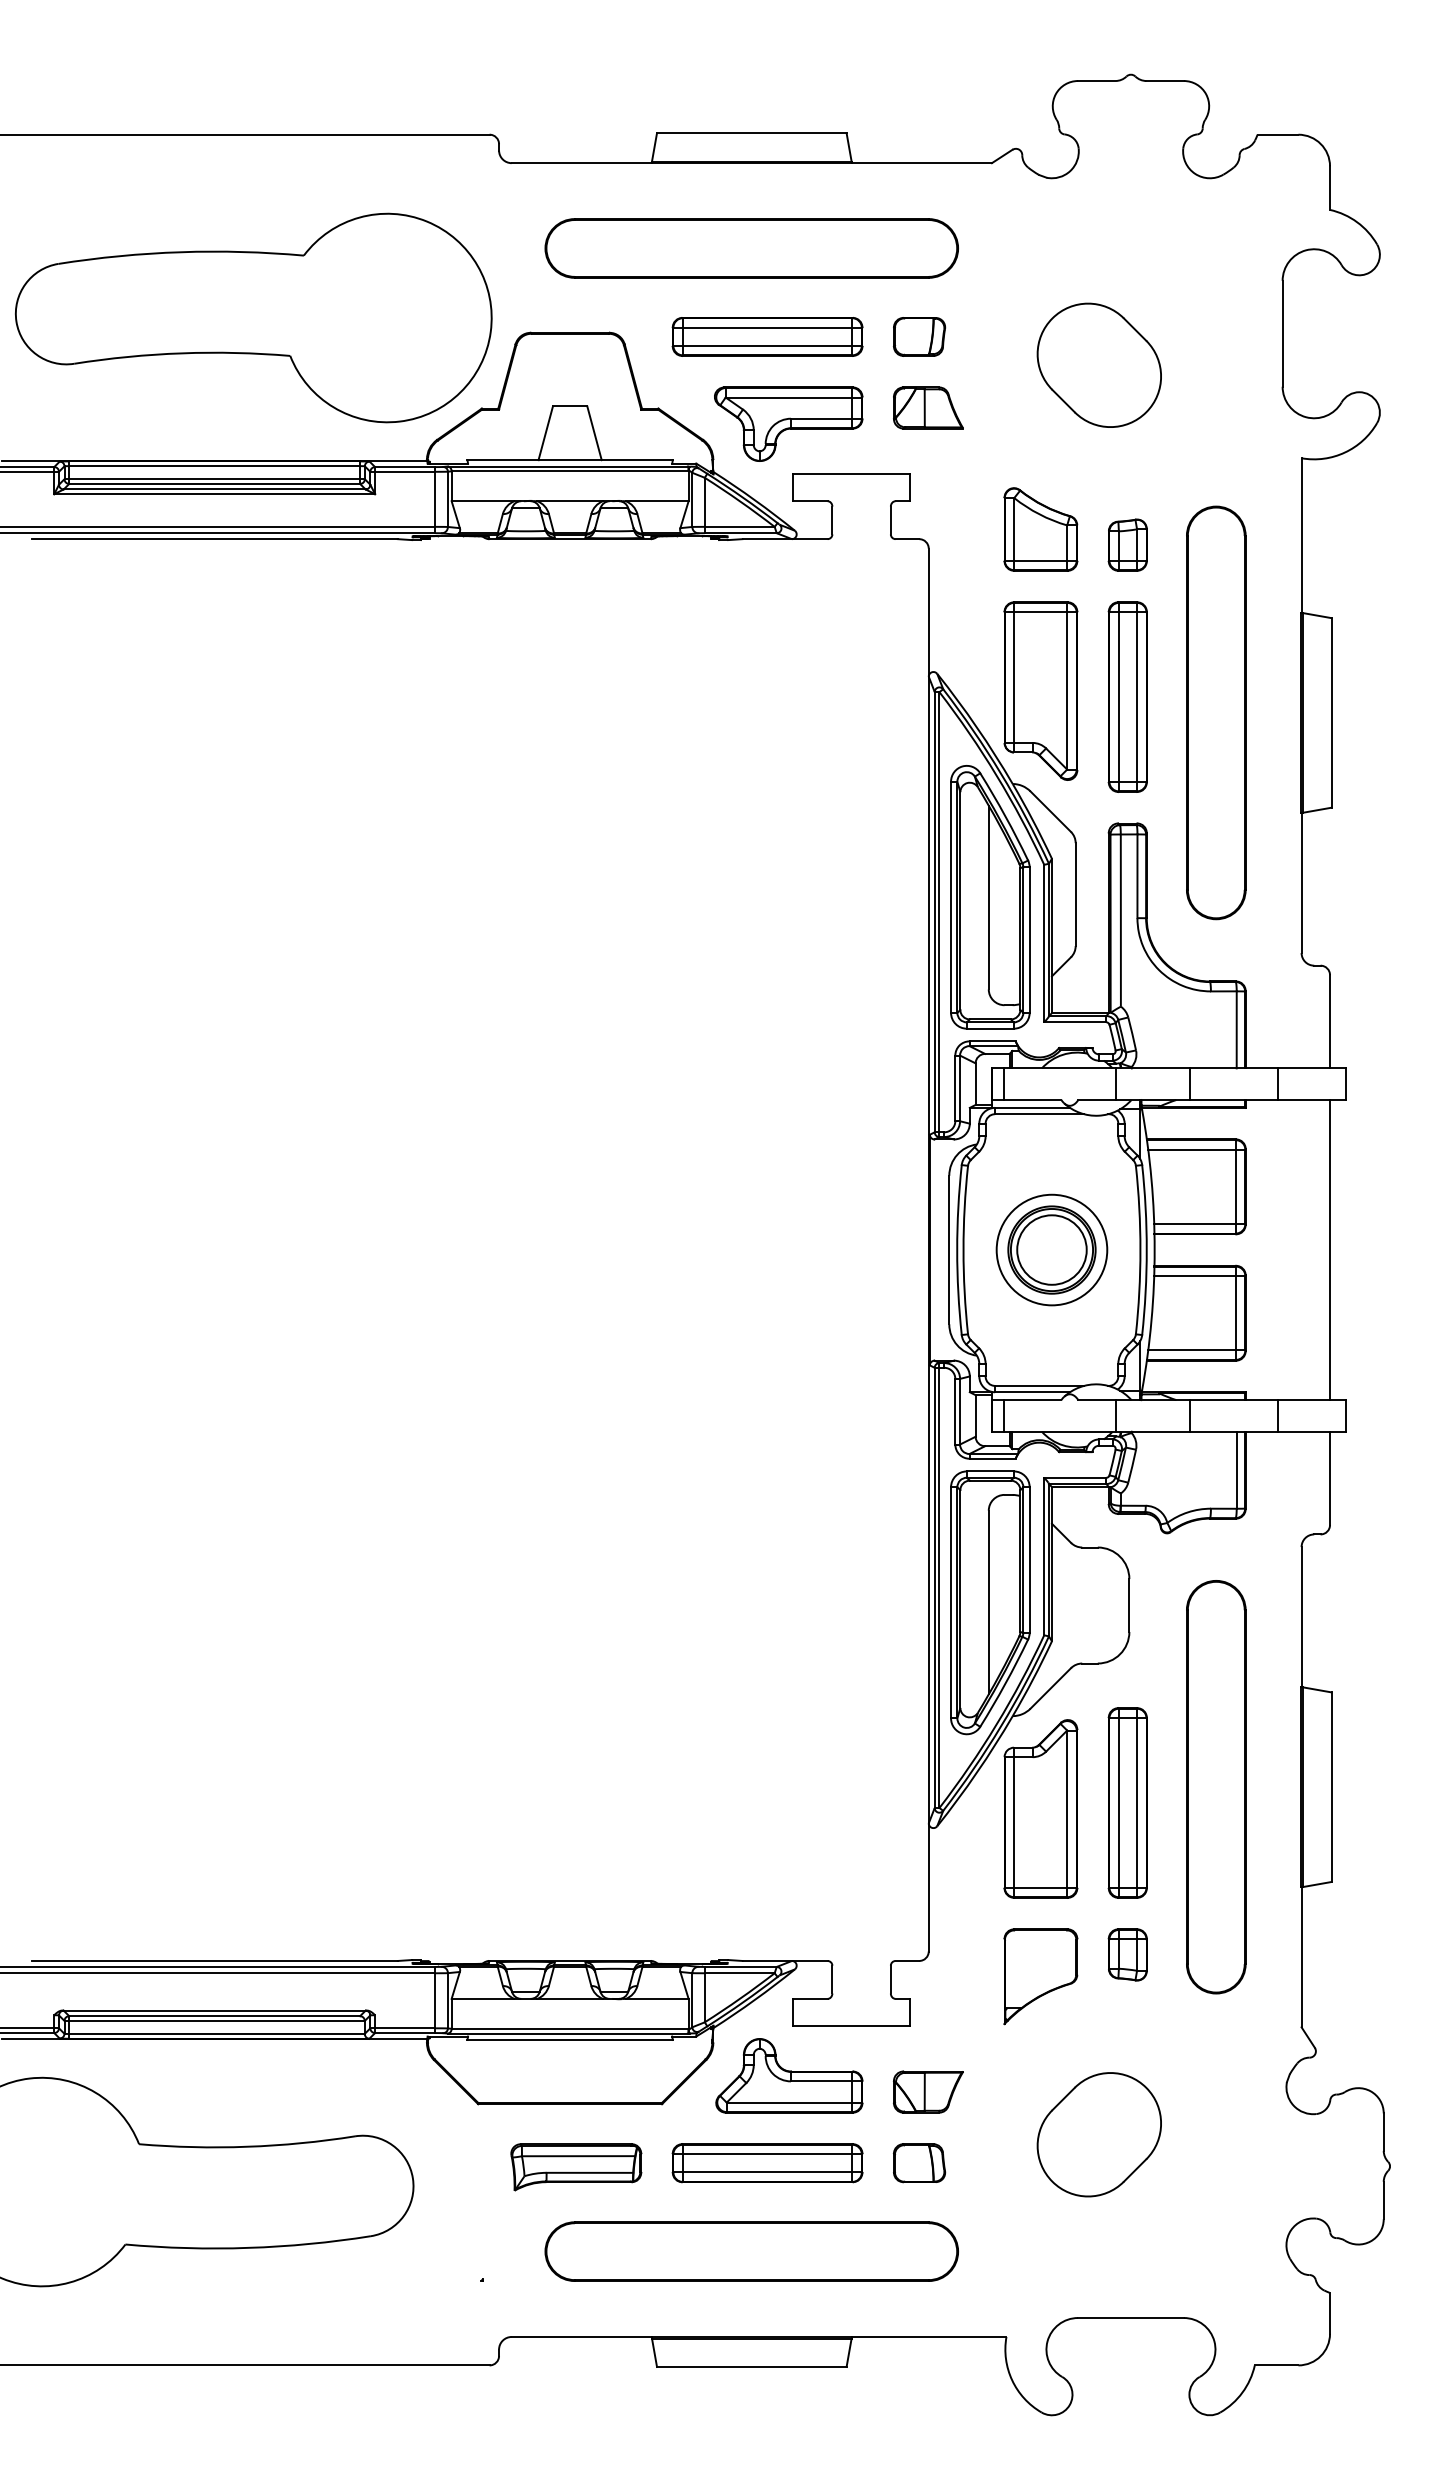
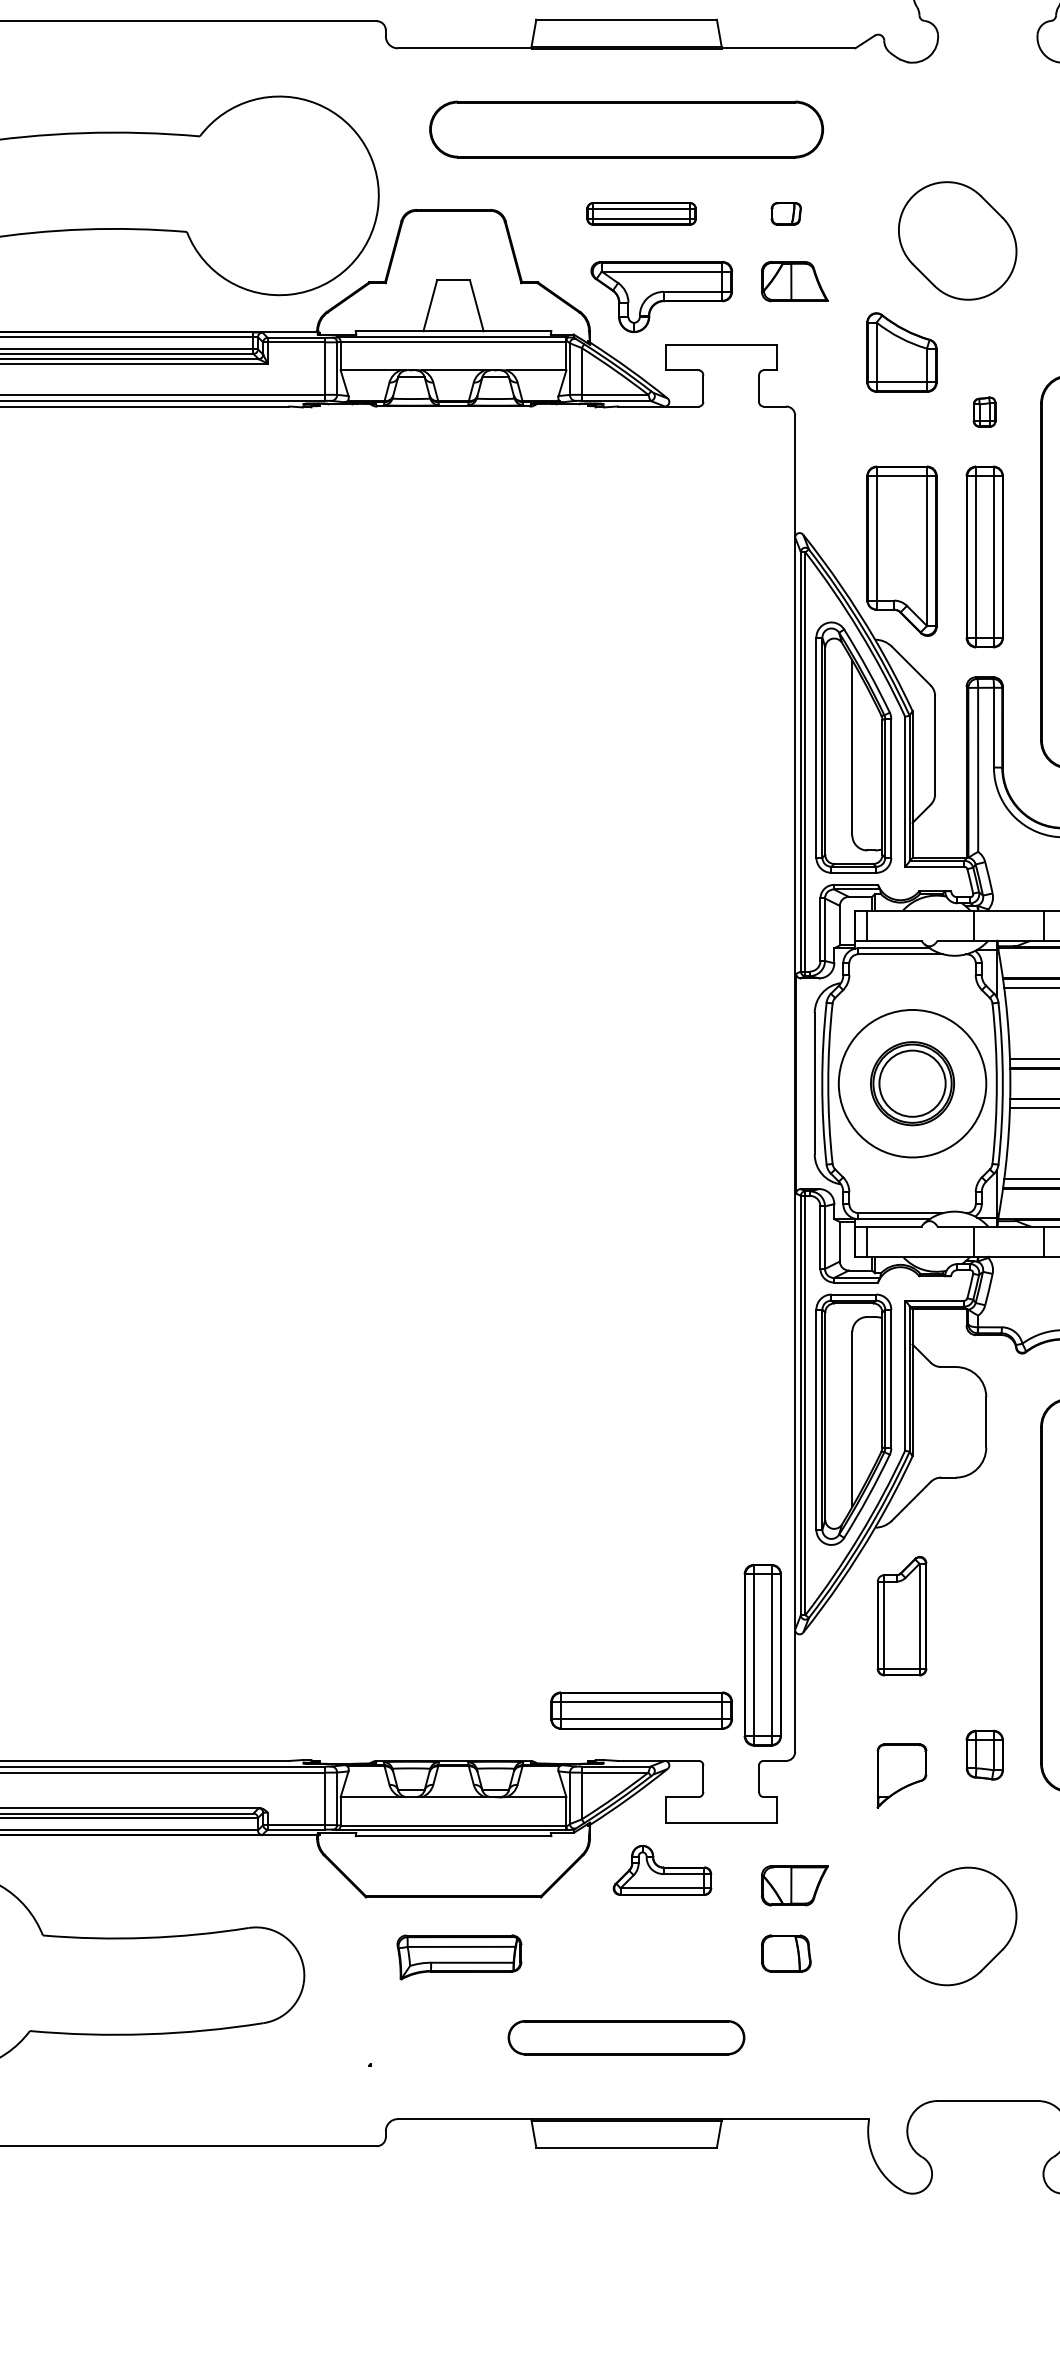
part: (767, 336) -> (641, 213), size x0.6
part: (919, 336) -> (786, 213), size x0.6
part: (1040, 529) -> (901, 352), moved
part: (1127, 544) -> (984, 411), size x0.6
circle: (1051, 1249) -> (912, 1083), size x1.4
part: (1127, 1802) -> (762, 1654), moved
part: (1040, 1808) -> (901, 1615), size x0.7
part: (1040, 1976) -> (901, 1775), size x0.7
part: (789, 2075) -> (662, 1870), size x0.7
part: (767, 2163) -> (641, 1710), moved
part: (751, 2251) -> (626, 2037), size x0.6

